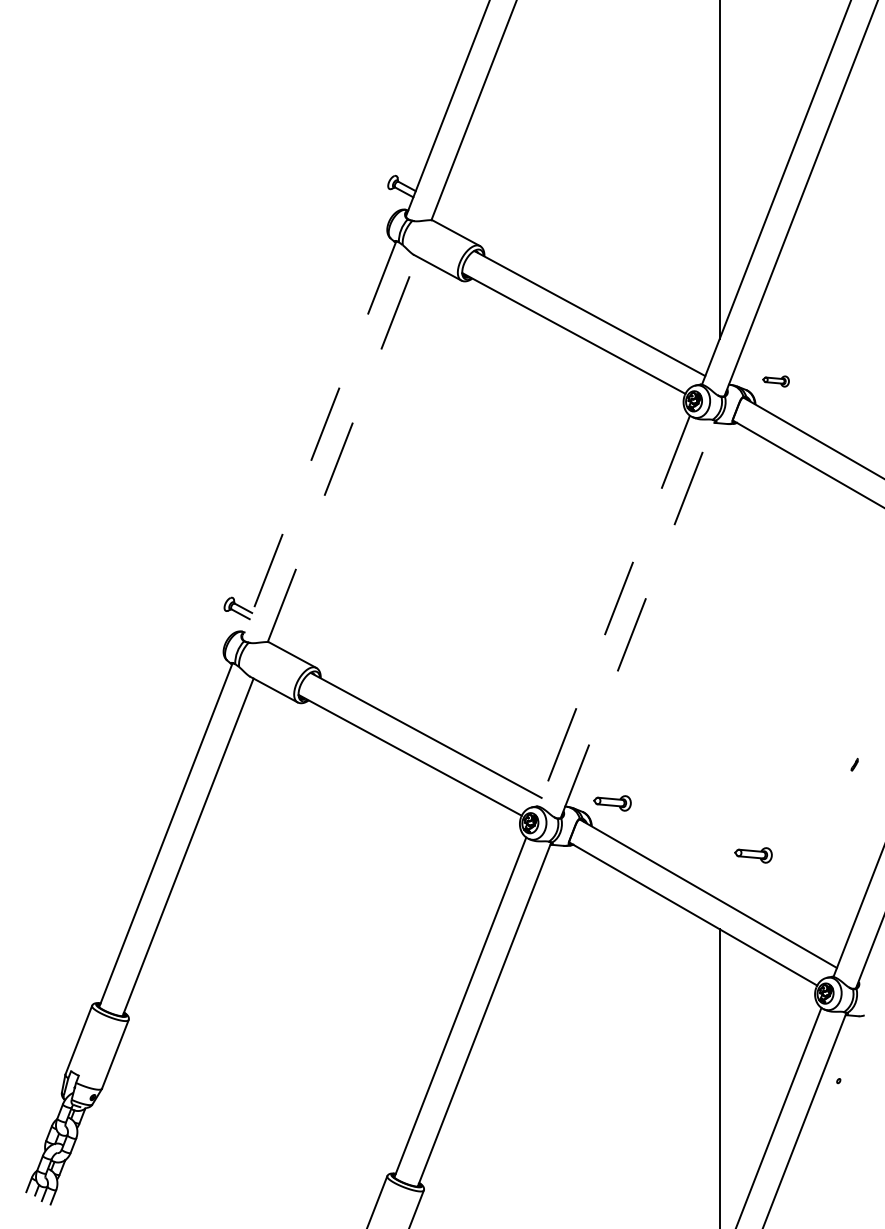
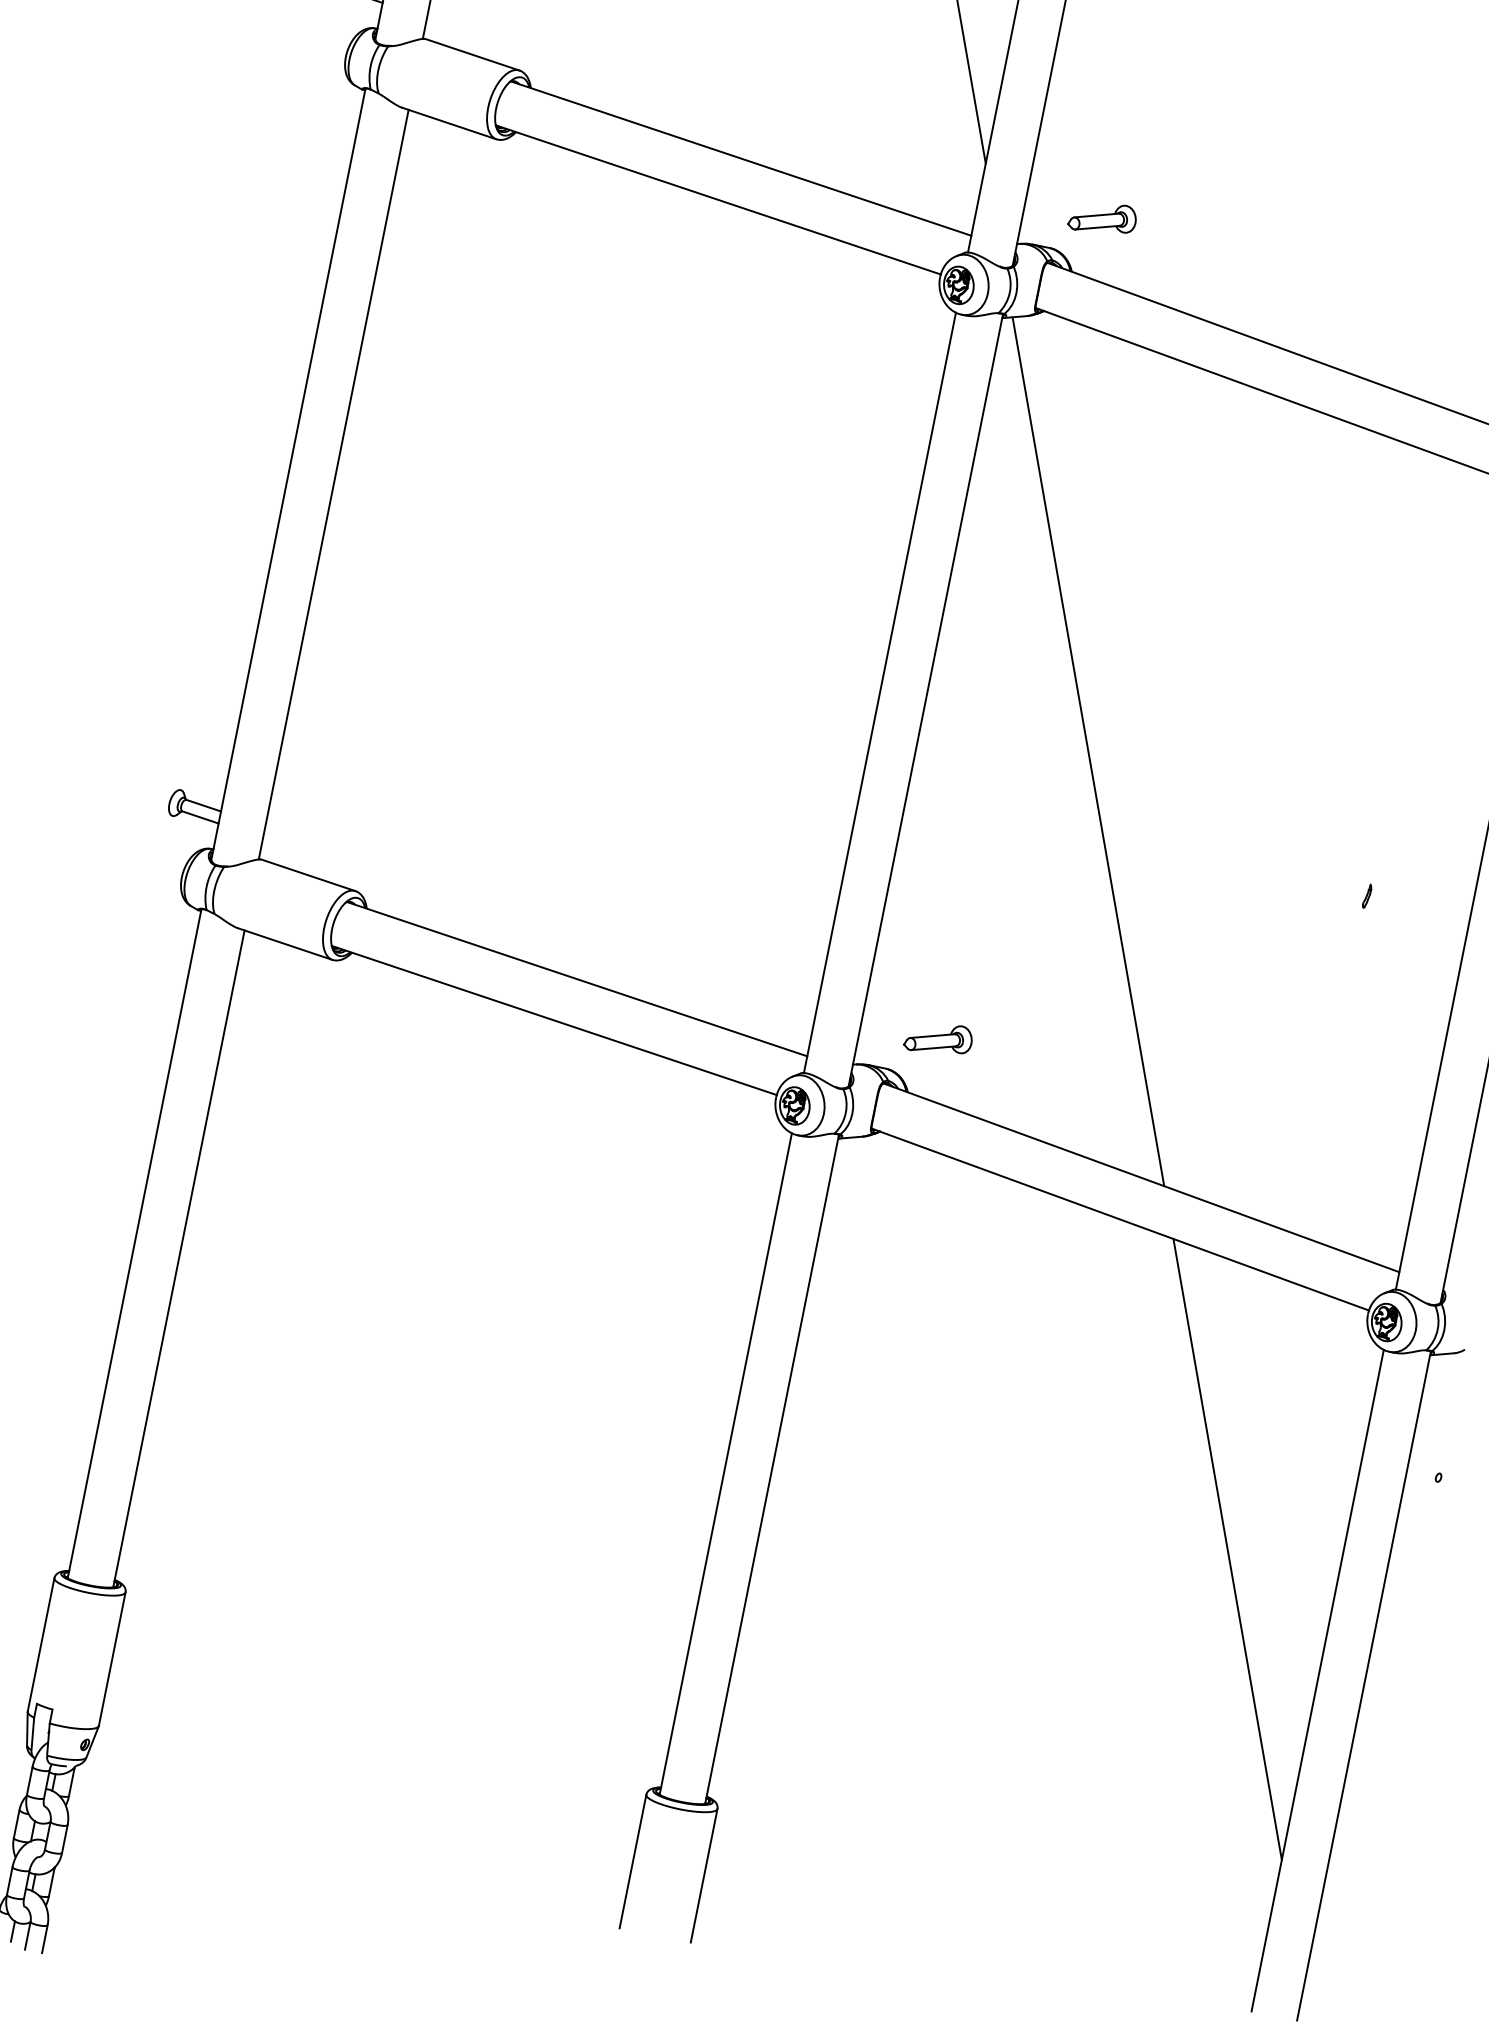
part: (775, 381) -> (1100, 223), size x1.43
line: (319, 439) -> (288, 473), dashed -> solid
line: (342, 449) -> (333, 484), dashed -> solid
line: (614, 611) -> (880, 693), dashed -> solid
line: (637, 619) -> (925, 700), dashed -> solid
line: (719, 661) -> (1087, 751), added
part: (753, 855) -> (1211, 1093), removed

